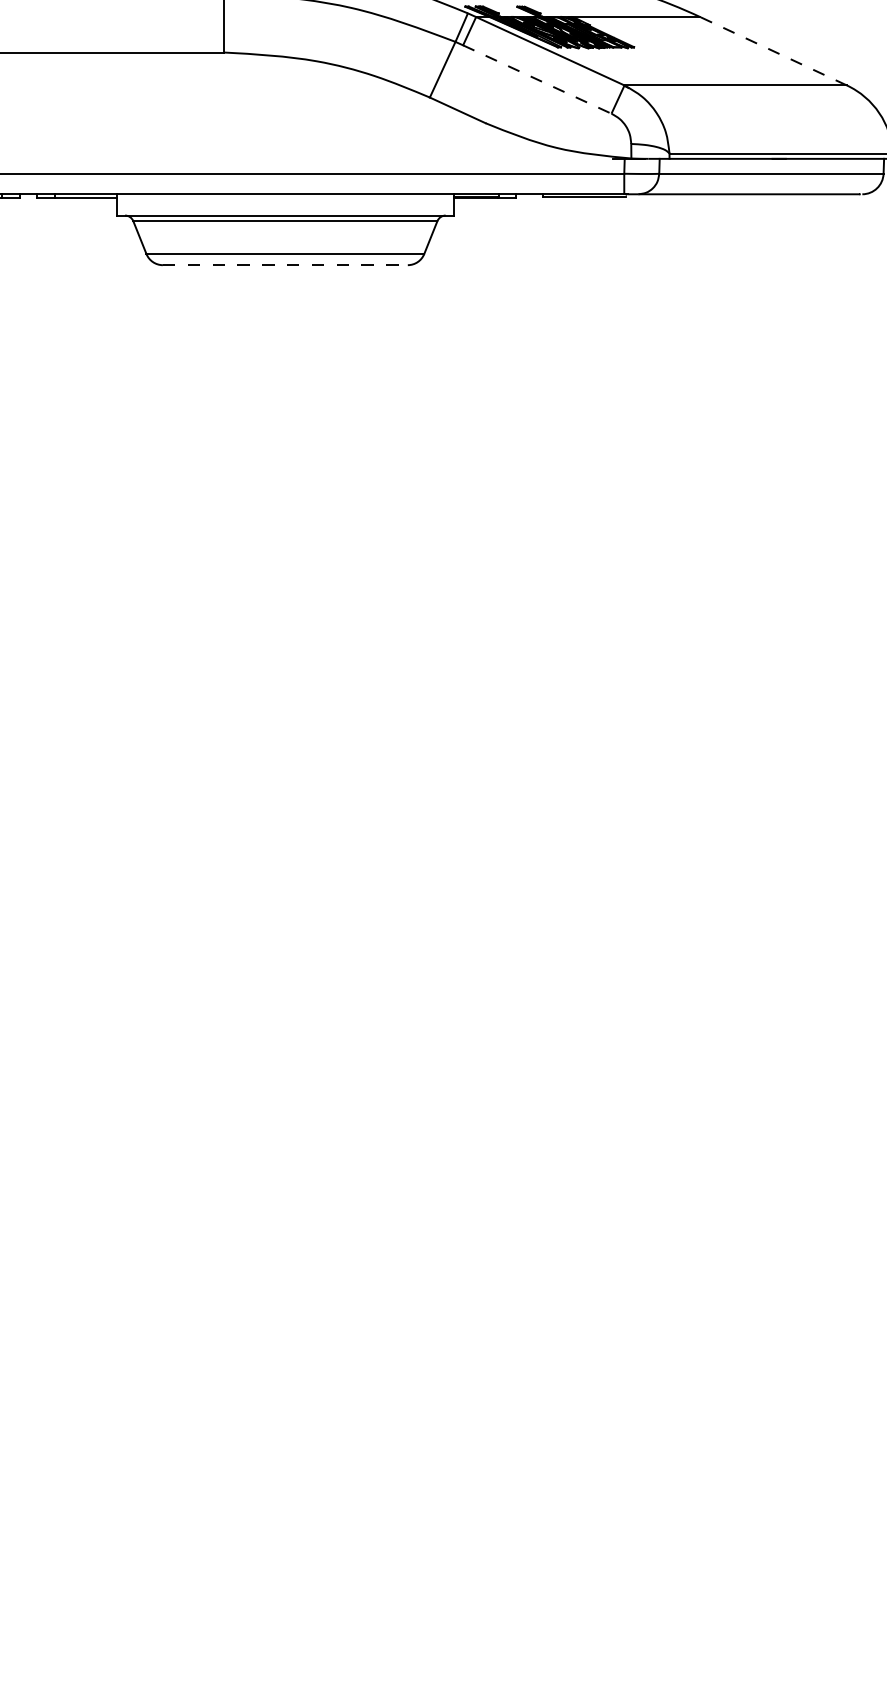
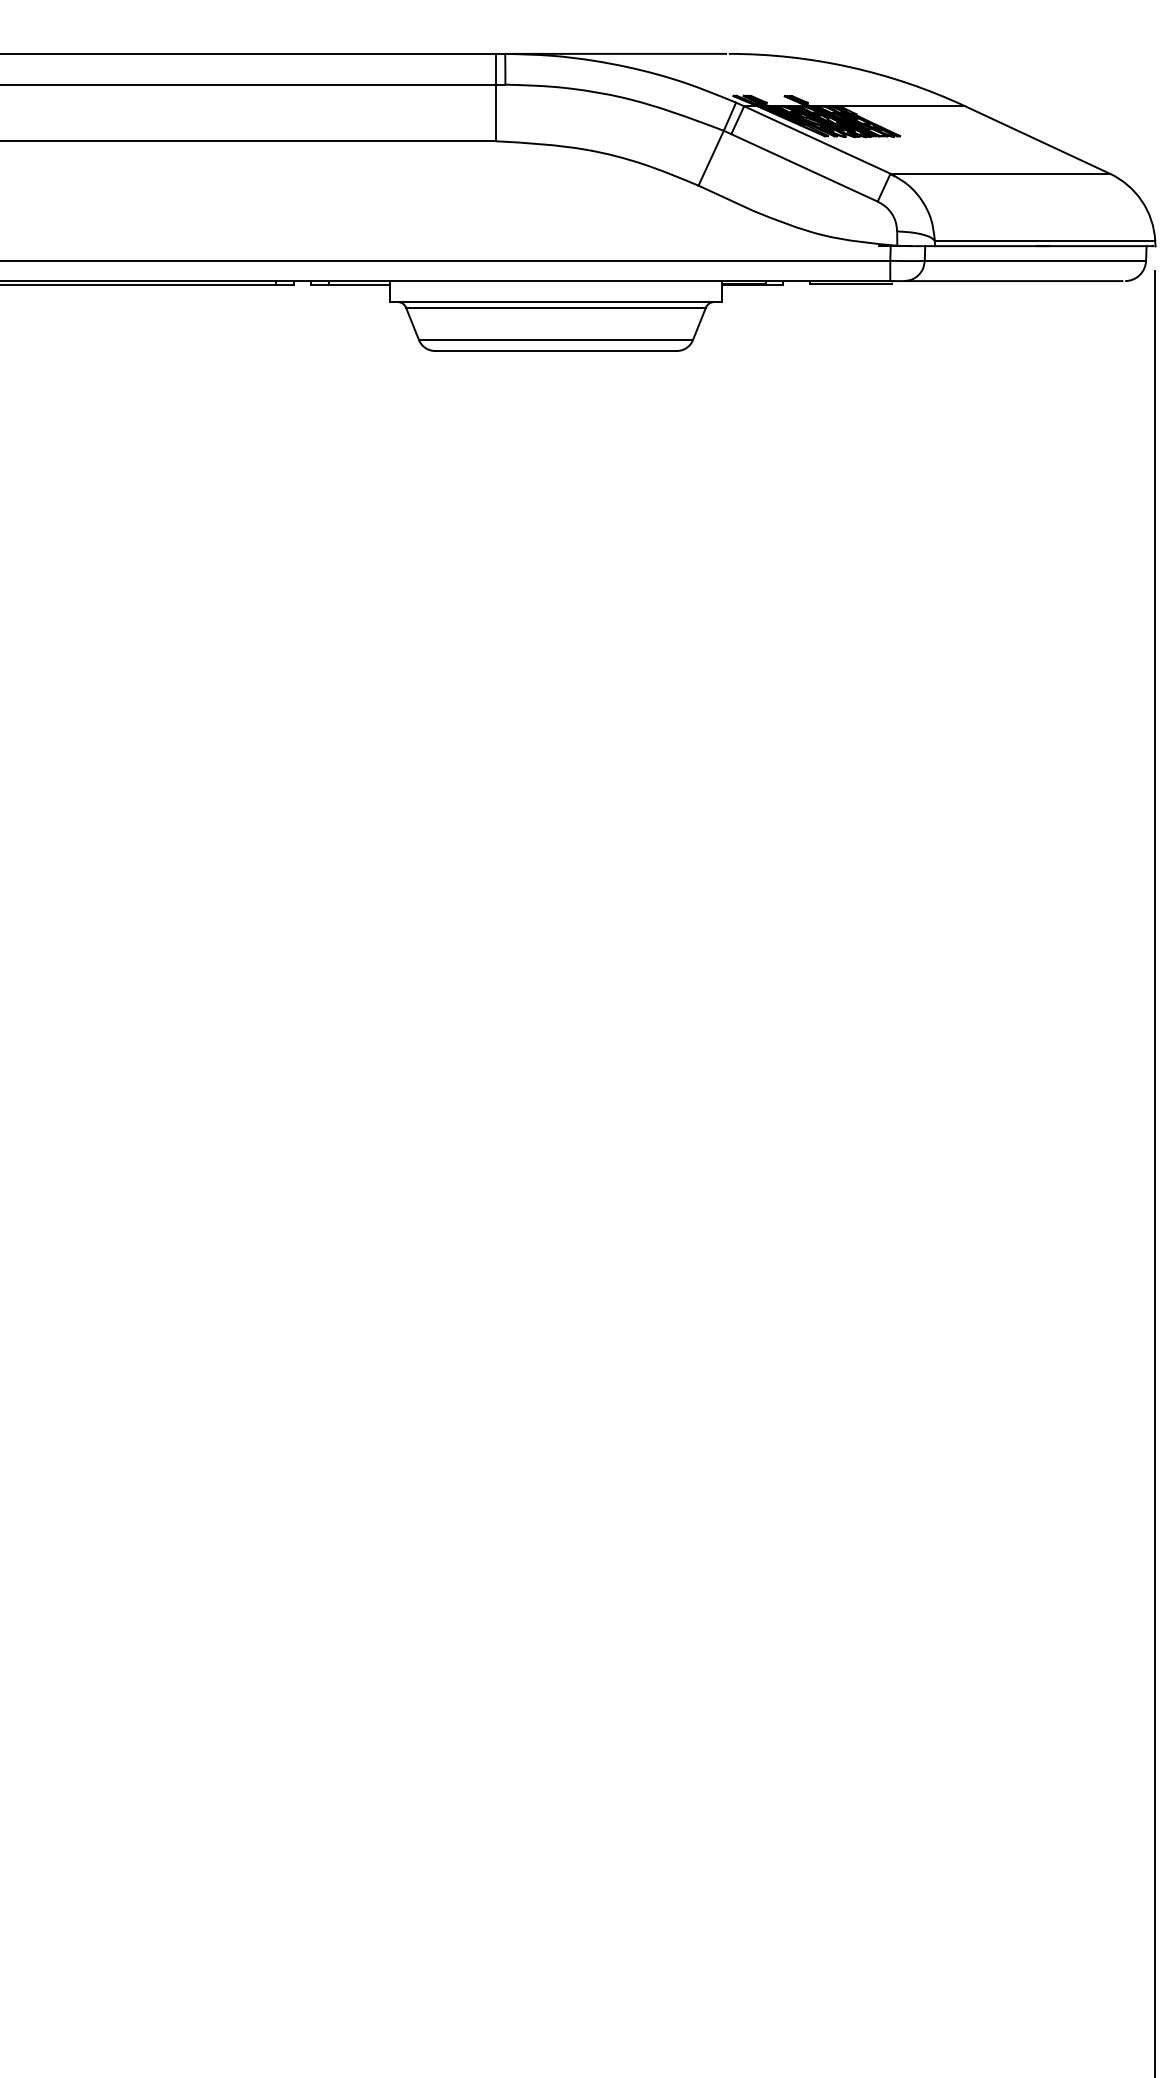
line: (773, 51) -> (1037, 140), dashed -> solid
line: (537, 79) -> (804, 167), dashed -> solid
line: (285, 265) -> (556, 351), dashed -> solid

